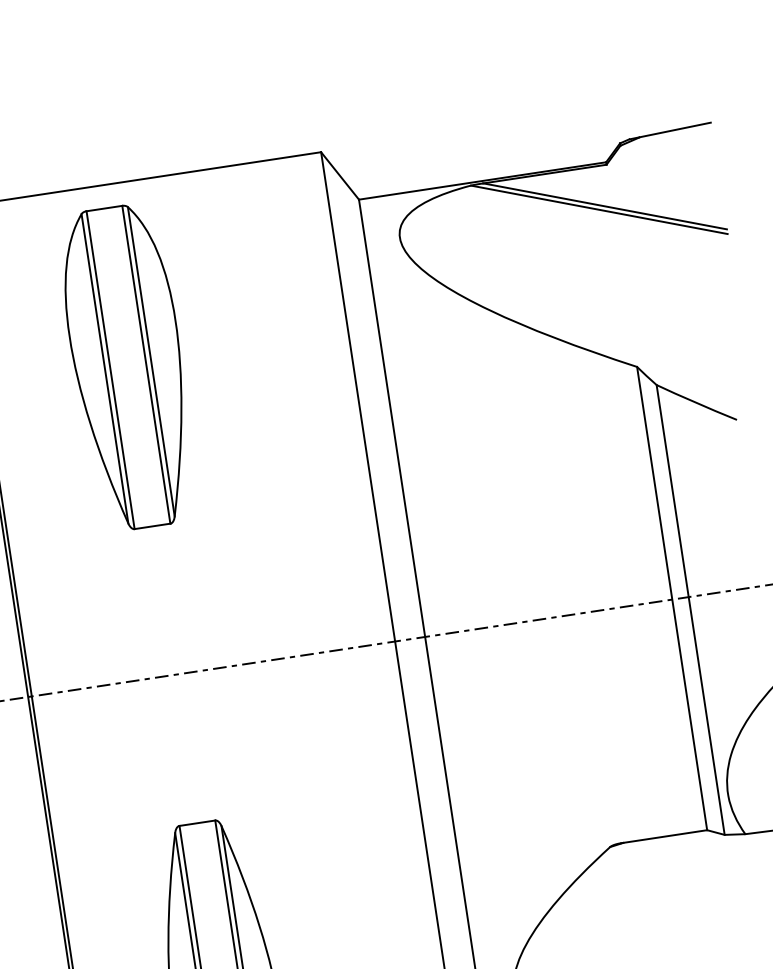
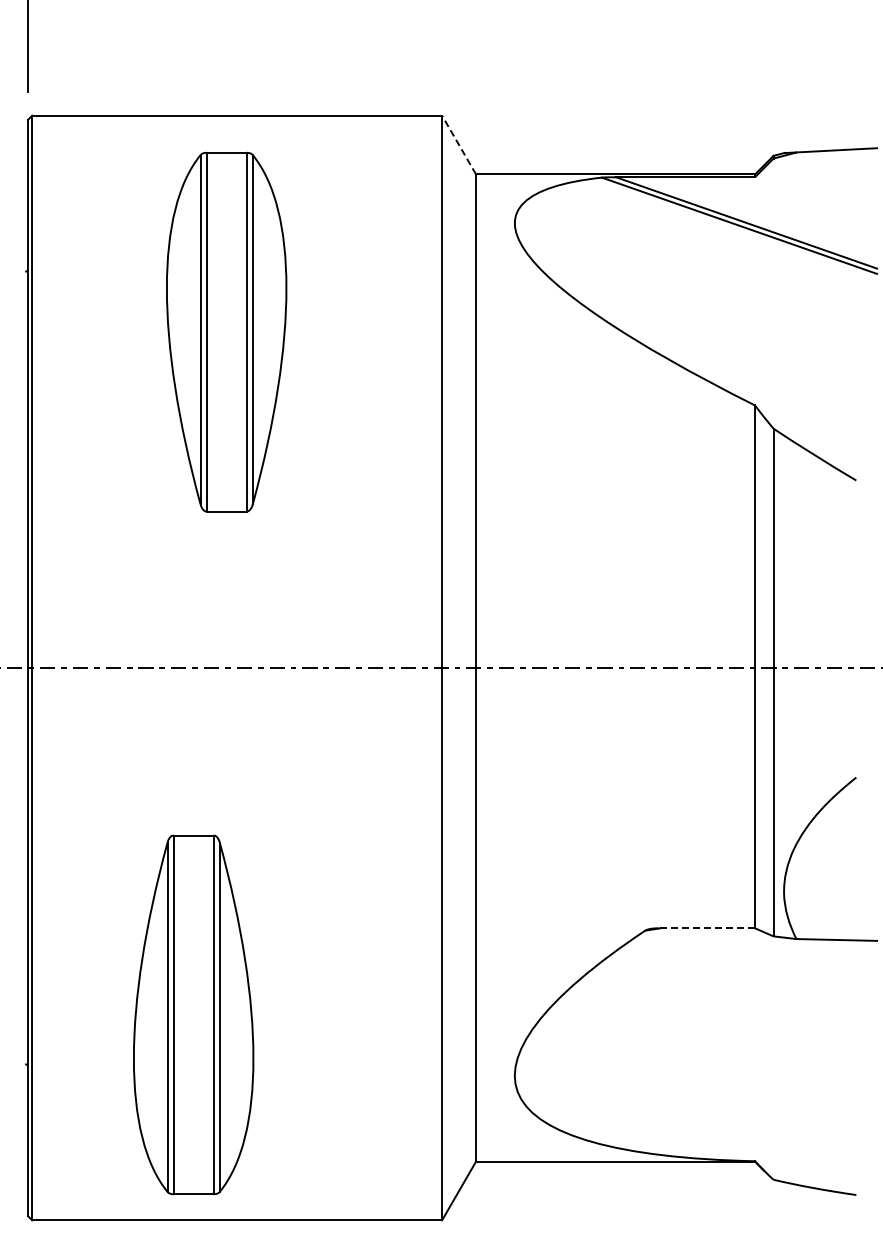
line: (340, 176) -> (459, 145), solid -> dashed
part: (128, 366) -> (226, 331), moved
line: (664, 836) -> (706, 928), solid -> dashed

